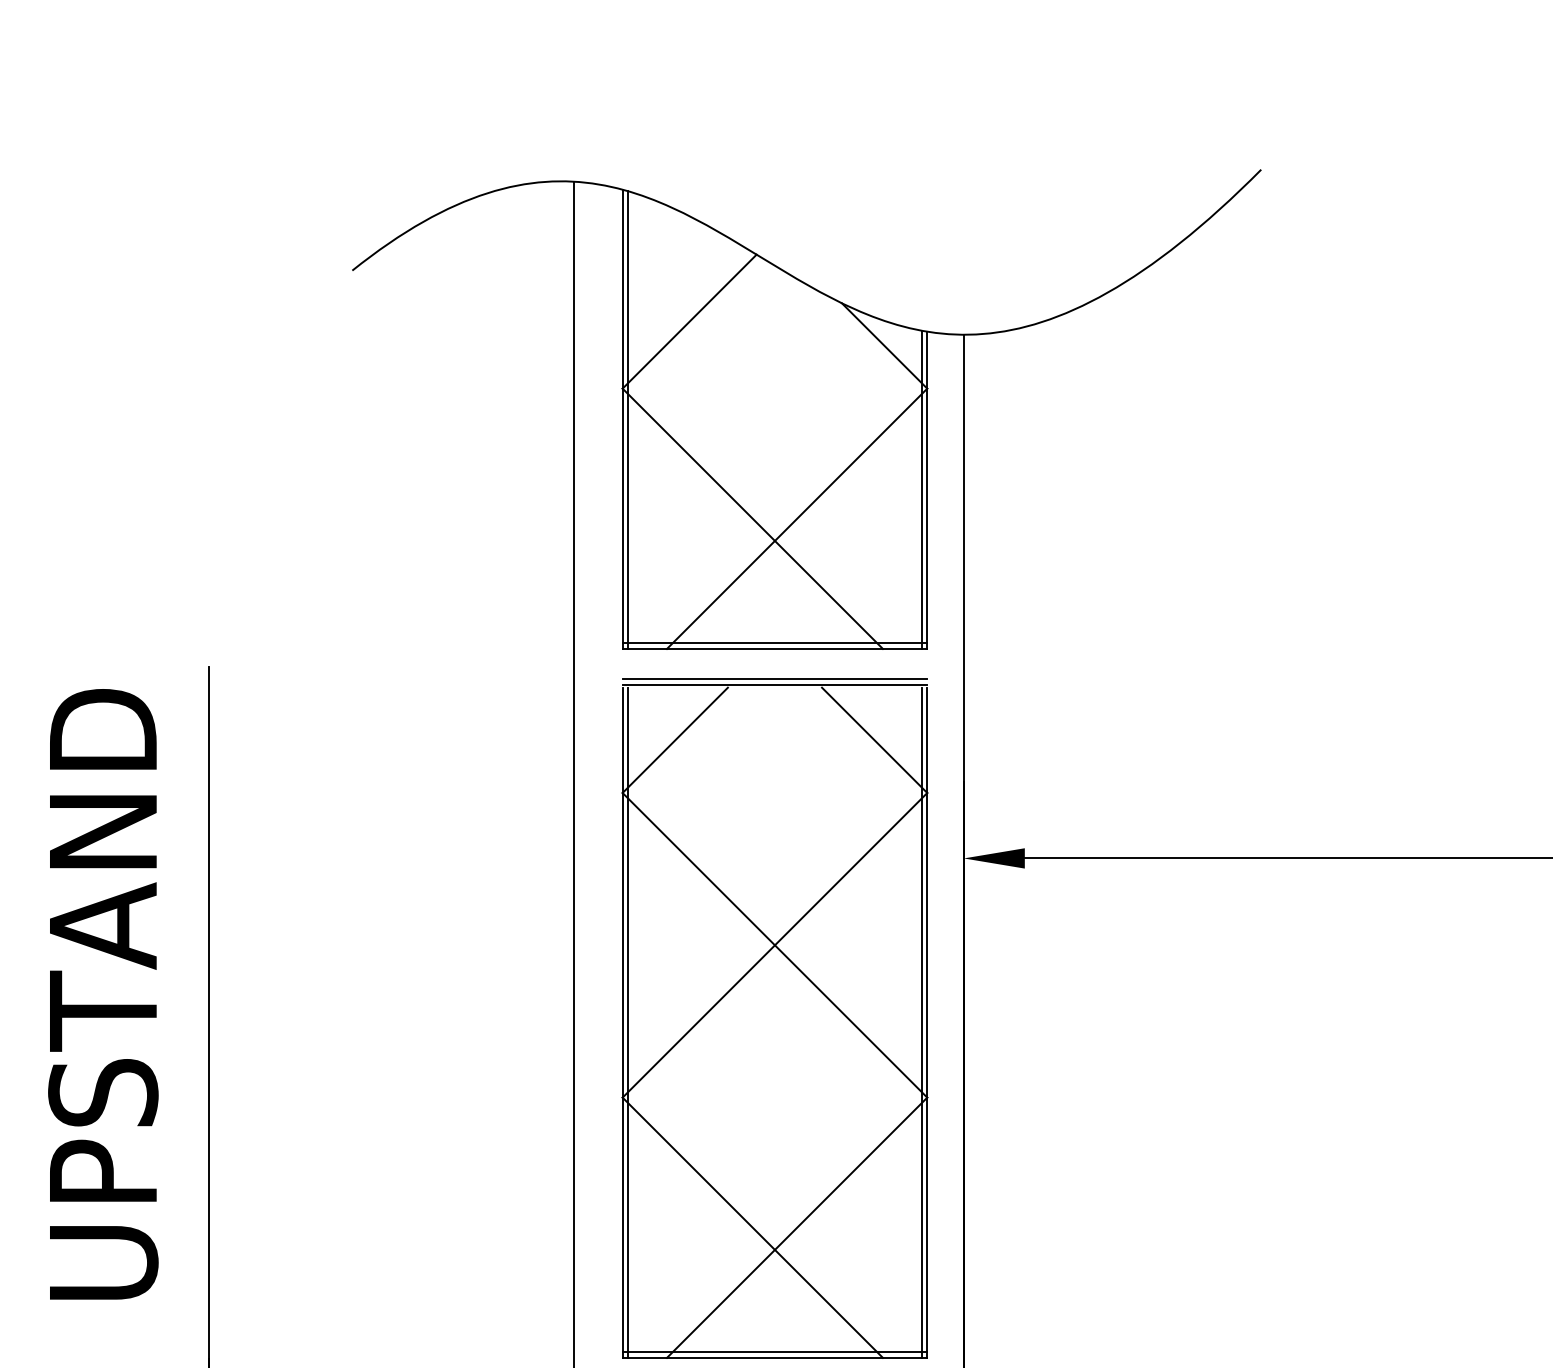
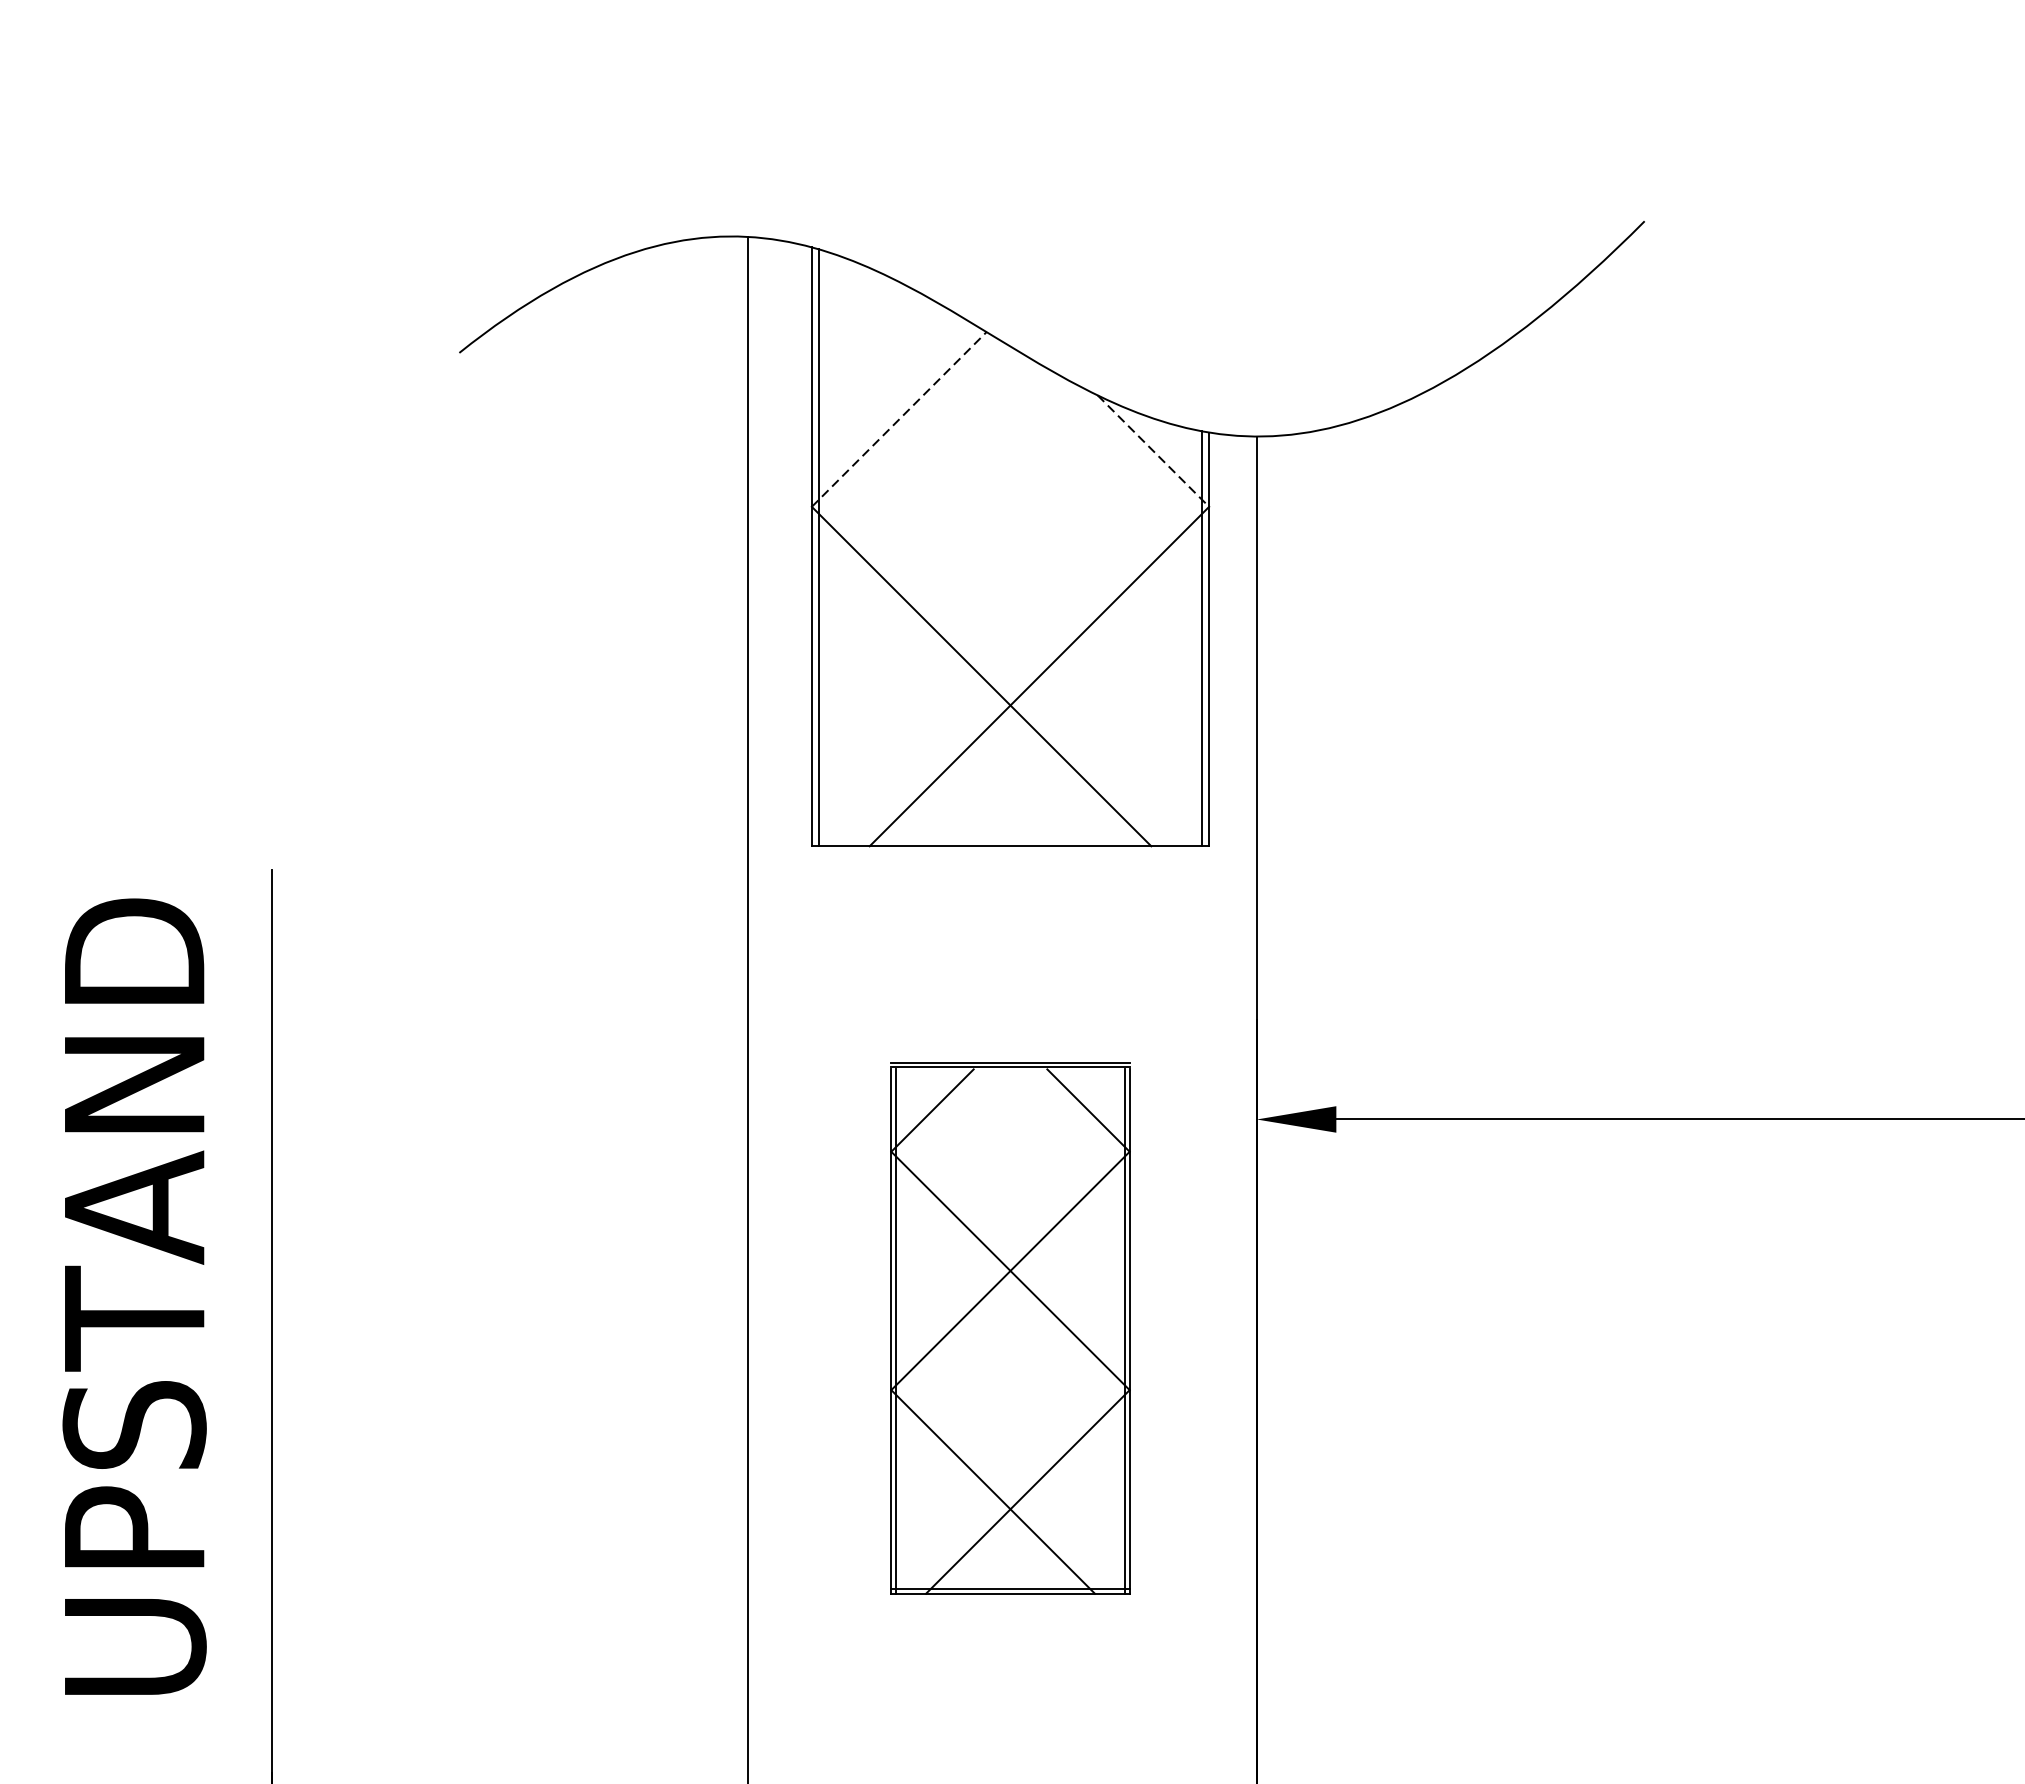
line: (689, 321) -> (899, 419), solid -> dashed
line: (884, 346) -> (1153, 451), solid -> dashed
line: (774, 643) -> (1009, 839), removed
part: (774, 1018) -> (1009, 1328), size x0.6

